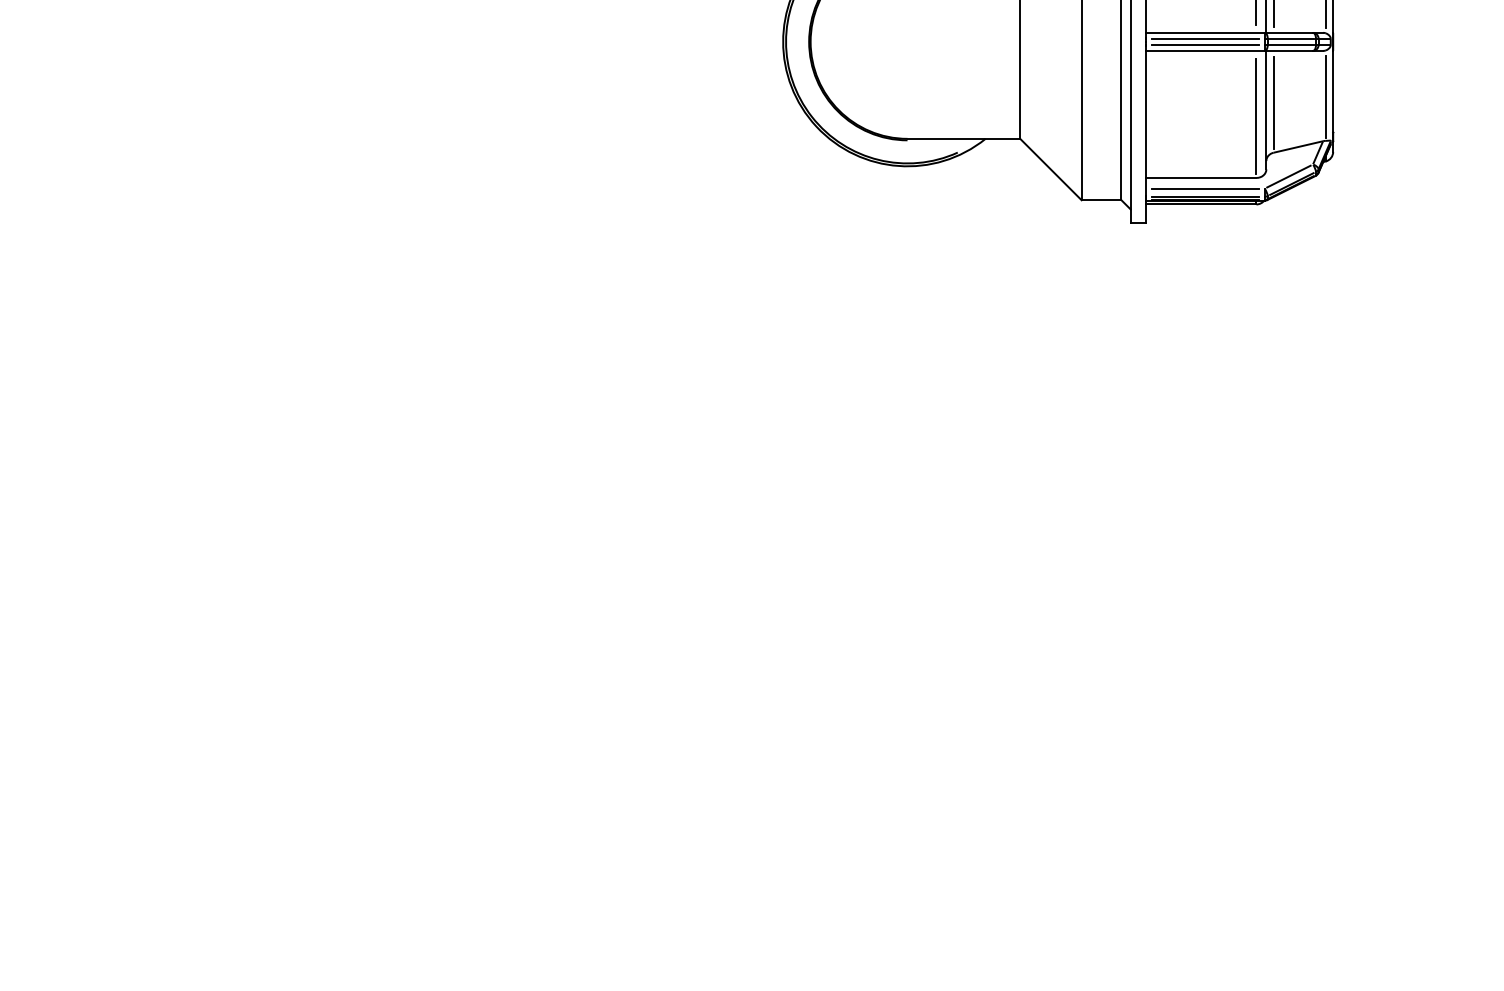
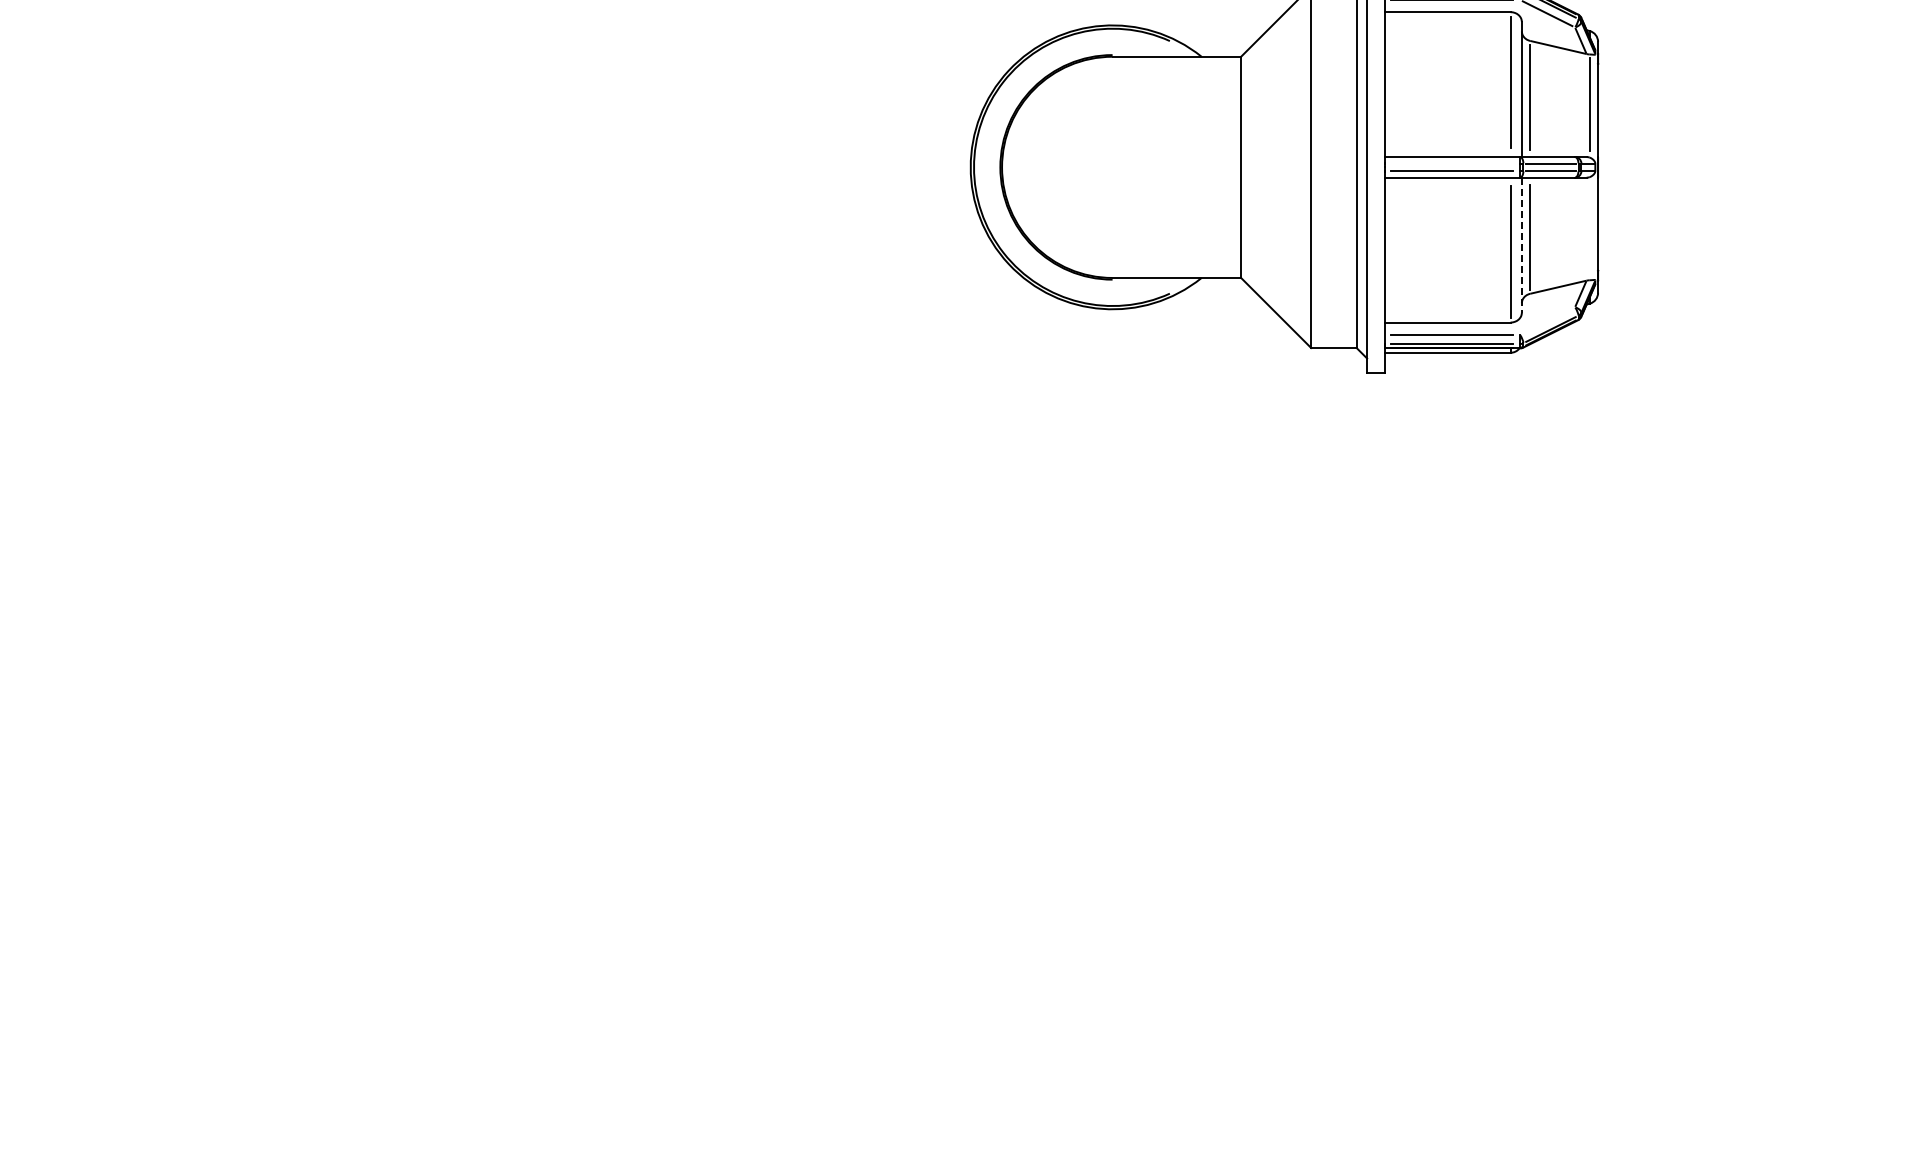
line: (1205, 38) -> (1452, 163), removed
line: (1325, 96) -> (1589, 229), removed
line: (1266, 110) -> (1521, 245), solid -> dashed
line: (1288, 176) -> (1547, 320), removed

